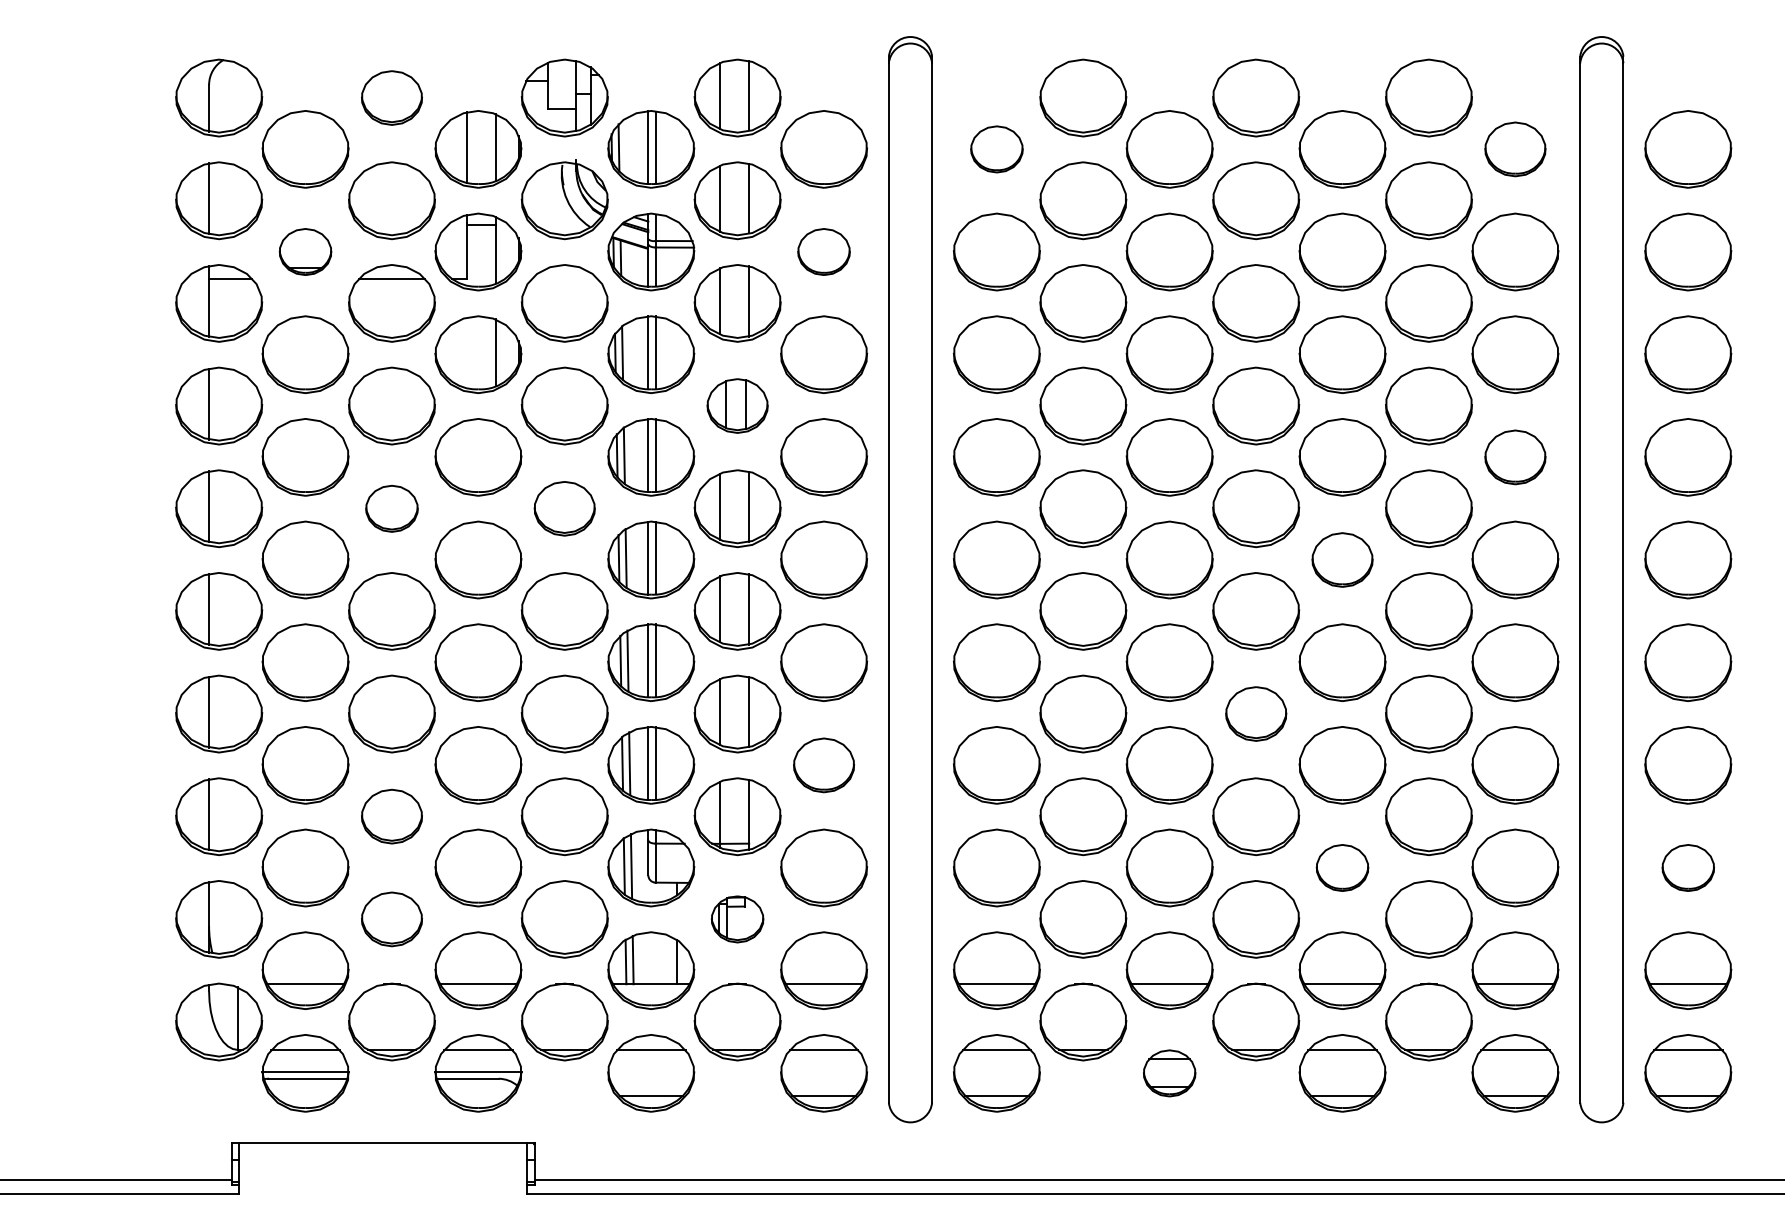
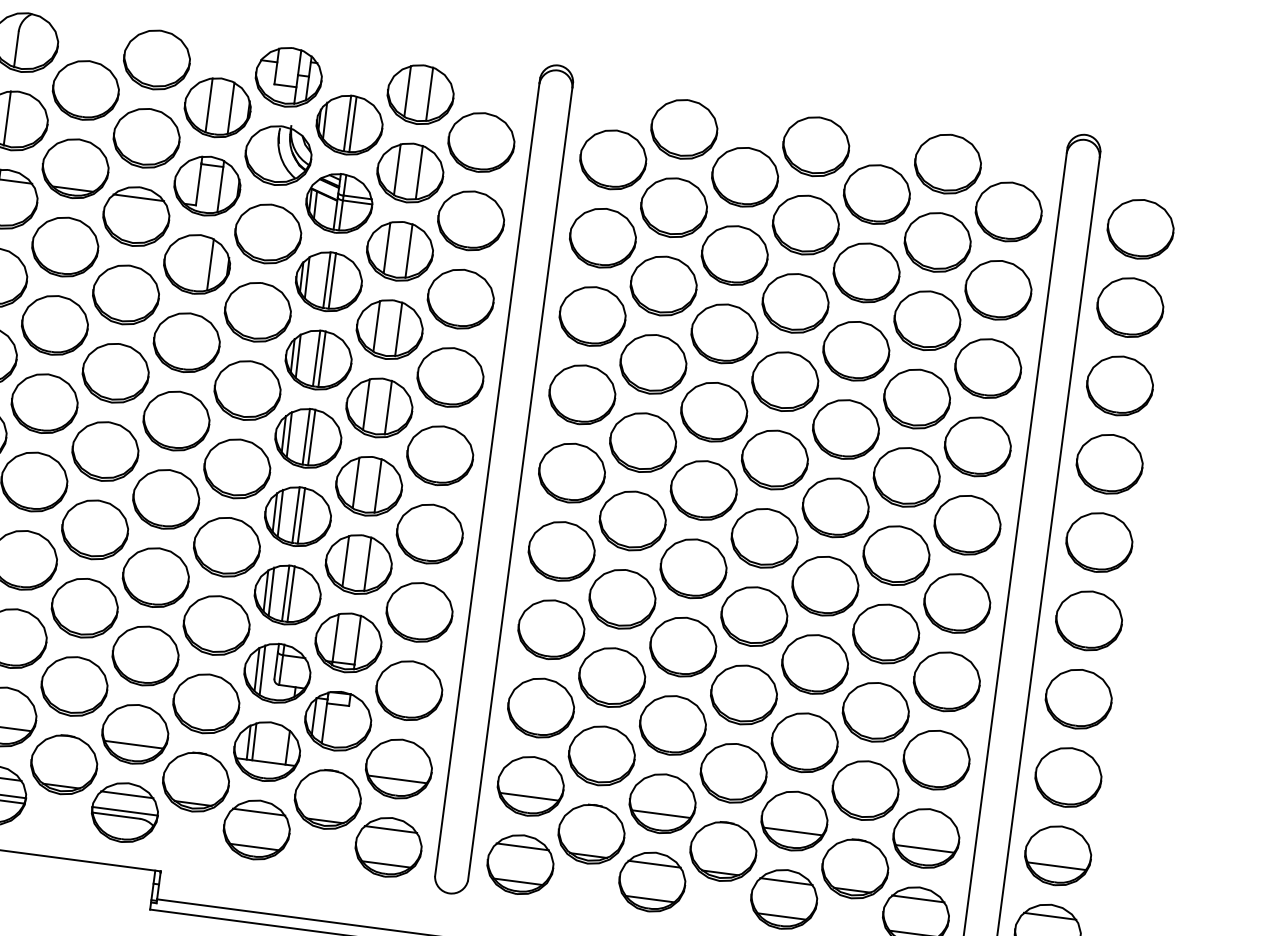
part: (391, 97) -> (156, 59), size x1.43
part: (996, 149) -> (612, 159), size x1.67
part: (1515, 149) -> (1008, 212), size x1.43
part: (305, 251) -> (75, 168), size x1.67
part: (823, 251) -> (470, 220), size x1.67
part: (737, 405) -> (389, 329), size x1.43
part: (1515, 457) -> (977, 447), size x1.43
part: (391, 508) -> (115, 373), size x1.67
part: (564, 508) -> (247, 390), size x1.43
part: (1342, 559) -> (835, 507), size x1.43
part: (1256, 713) -> (754, 616), size x1.43
part: (823, 765) -> (419, 612), size x1.43
part: (391, 816) -> (84, 607), size x1.43
part: (1342, 867) -> (804, 742), size x1.67
part: (1688, 867) -> (1068, 777), size x1.67
part: (391, 919) -> (74, 686), size x1.43
part: (737, 919) -> (338, 721), size x1.67
part: (1169, 1073) -> (652, 882), size x1.67

